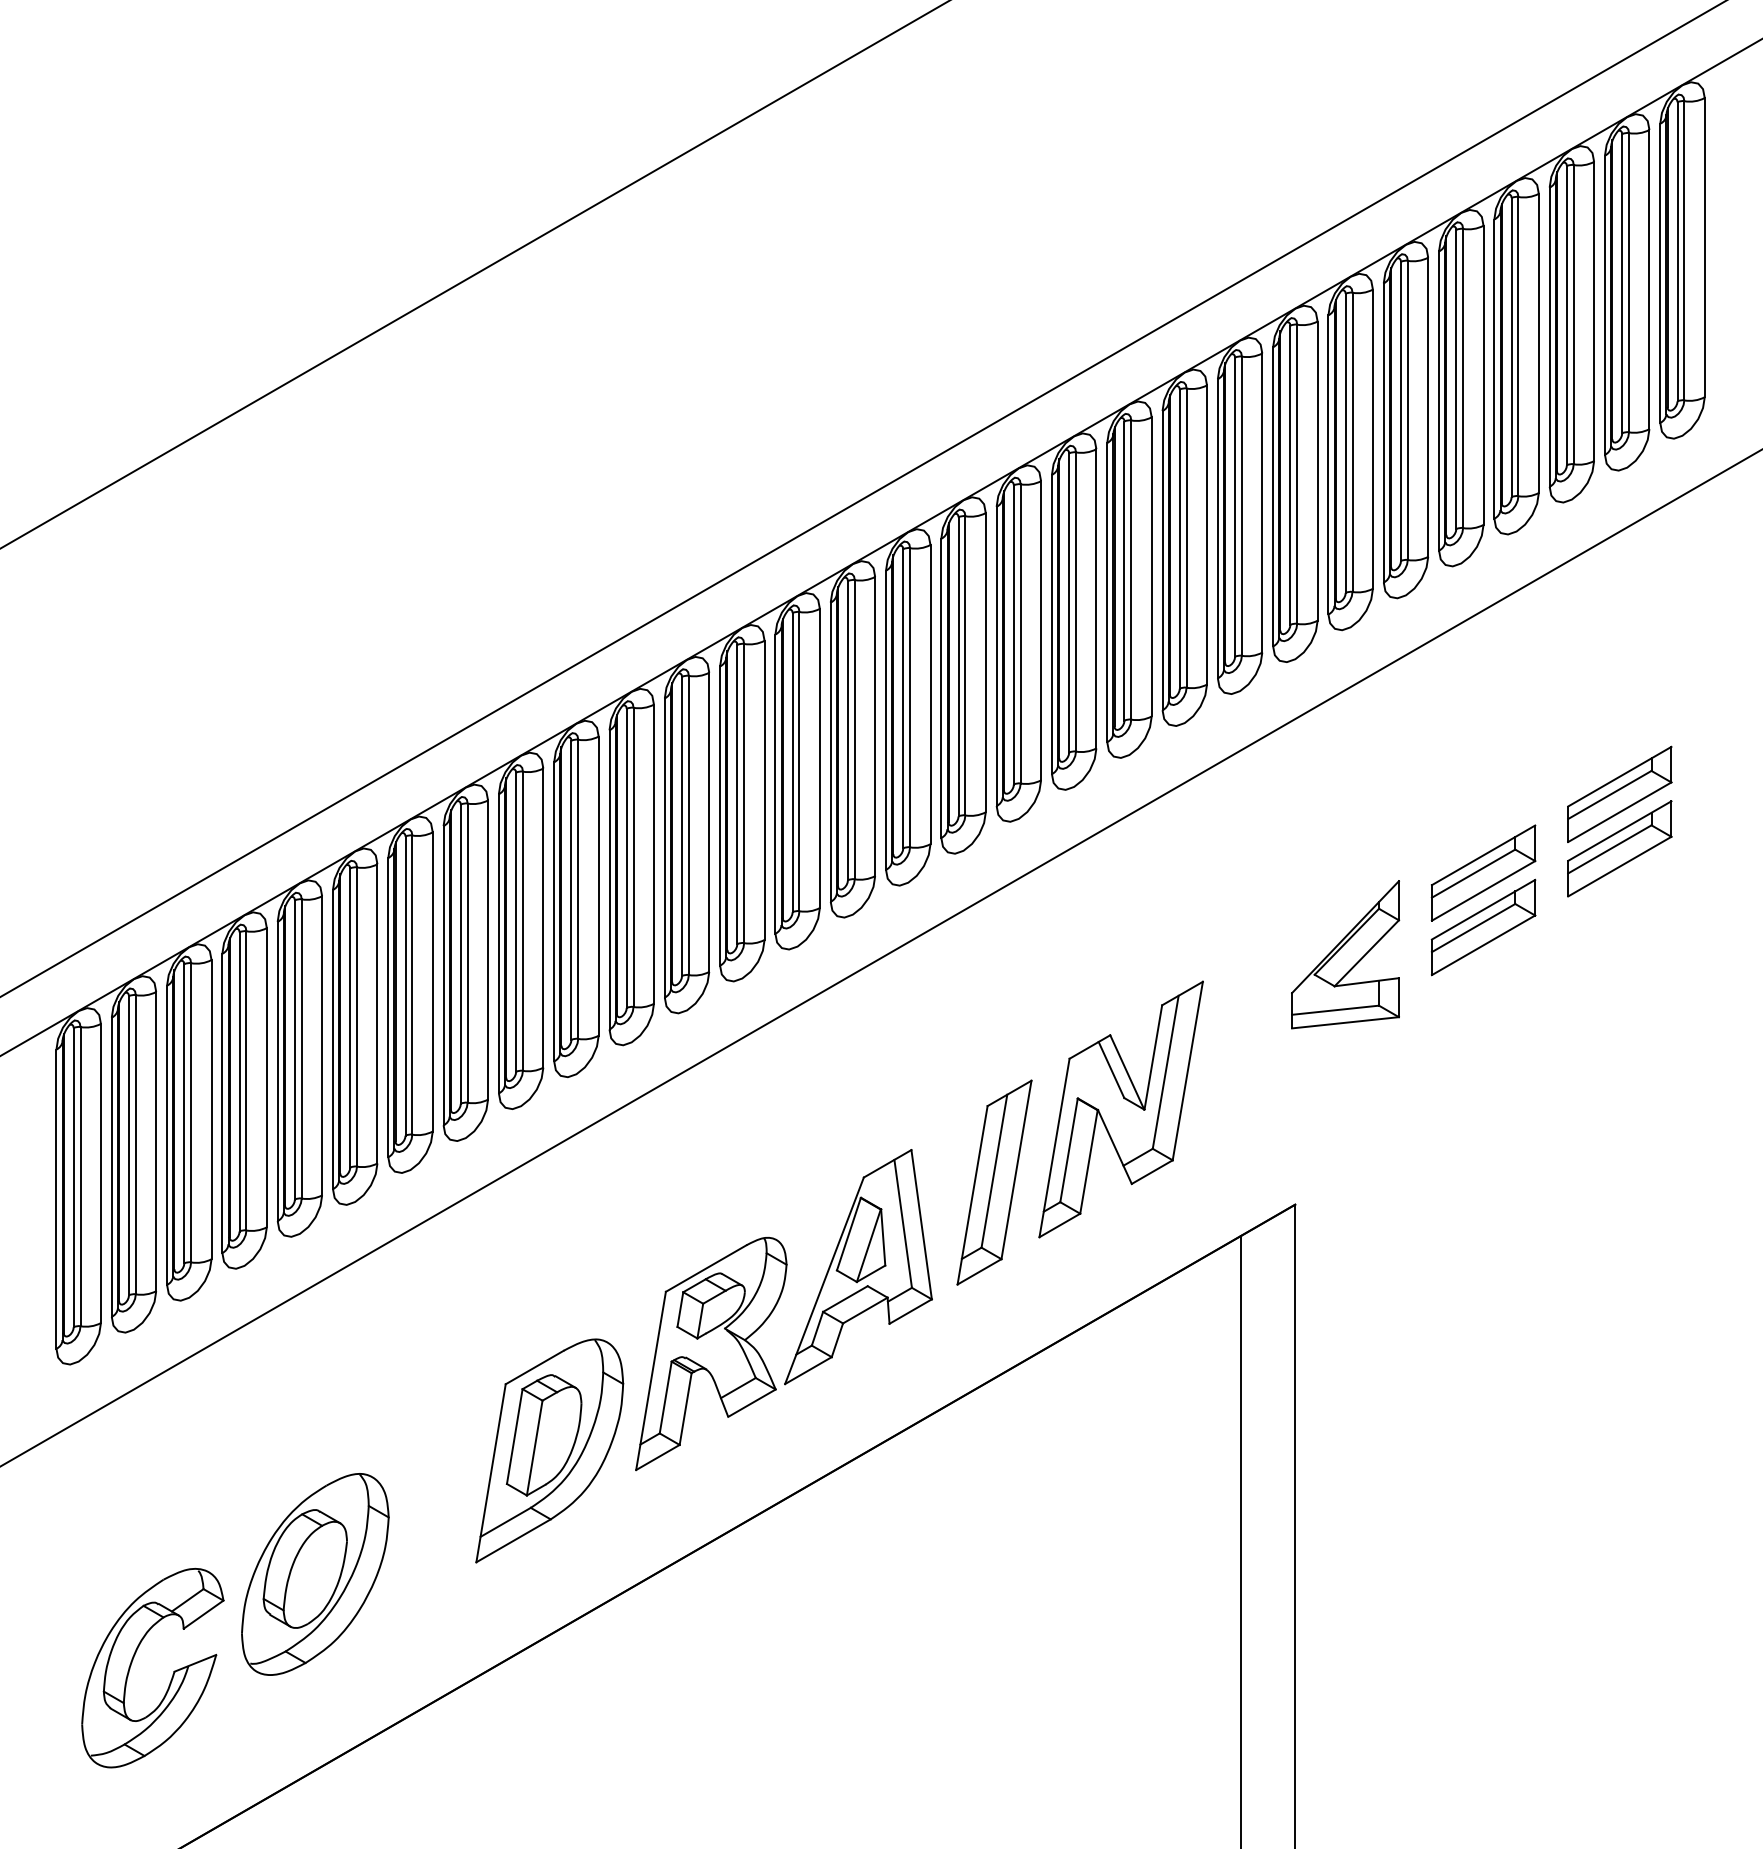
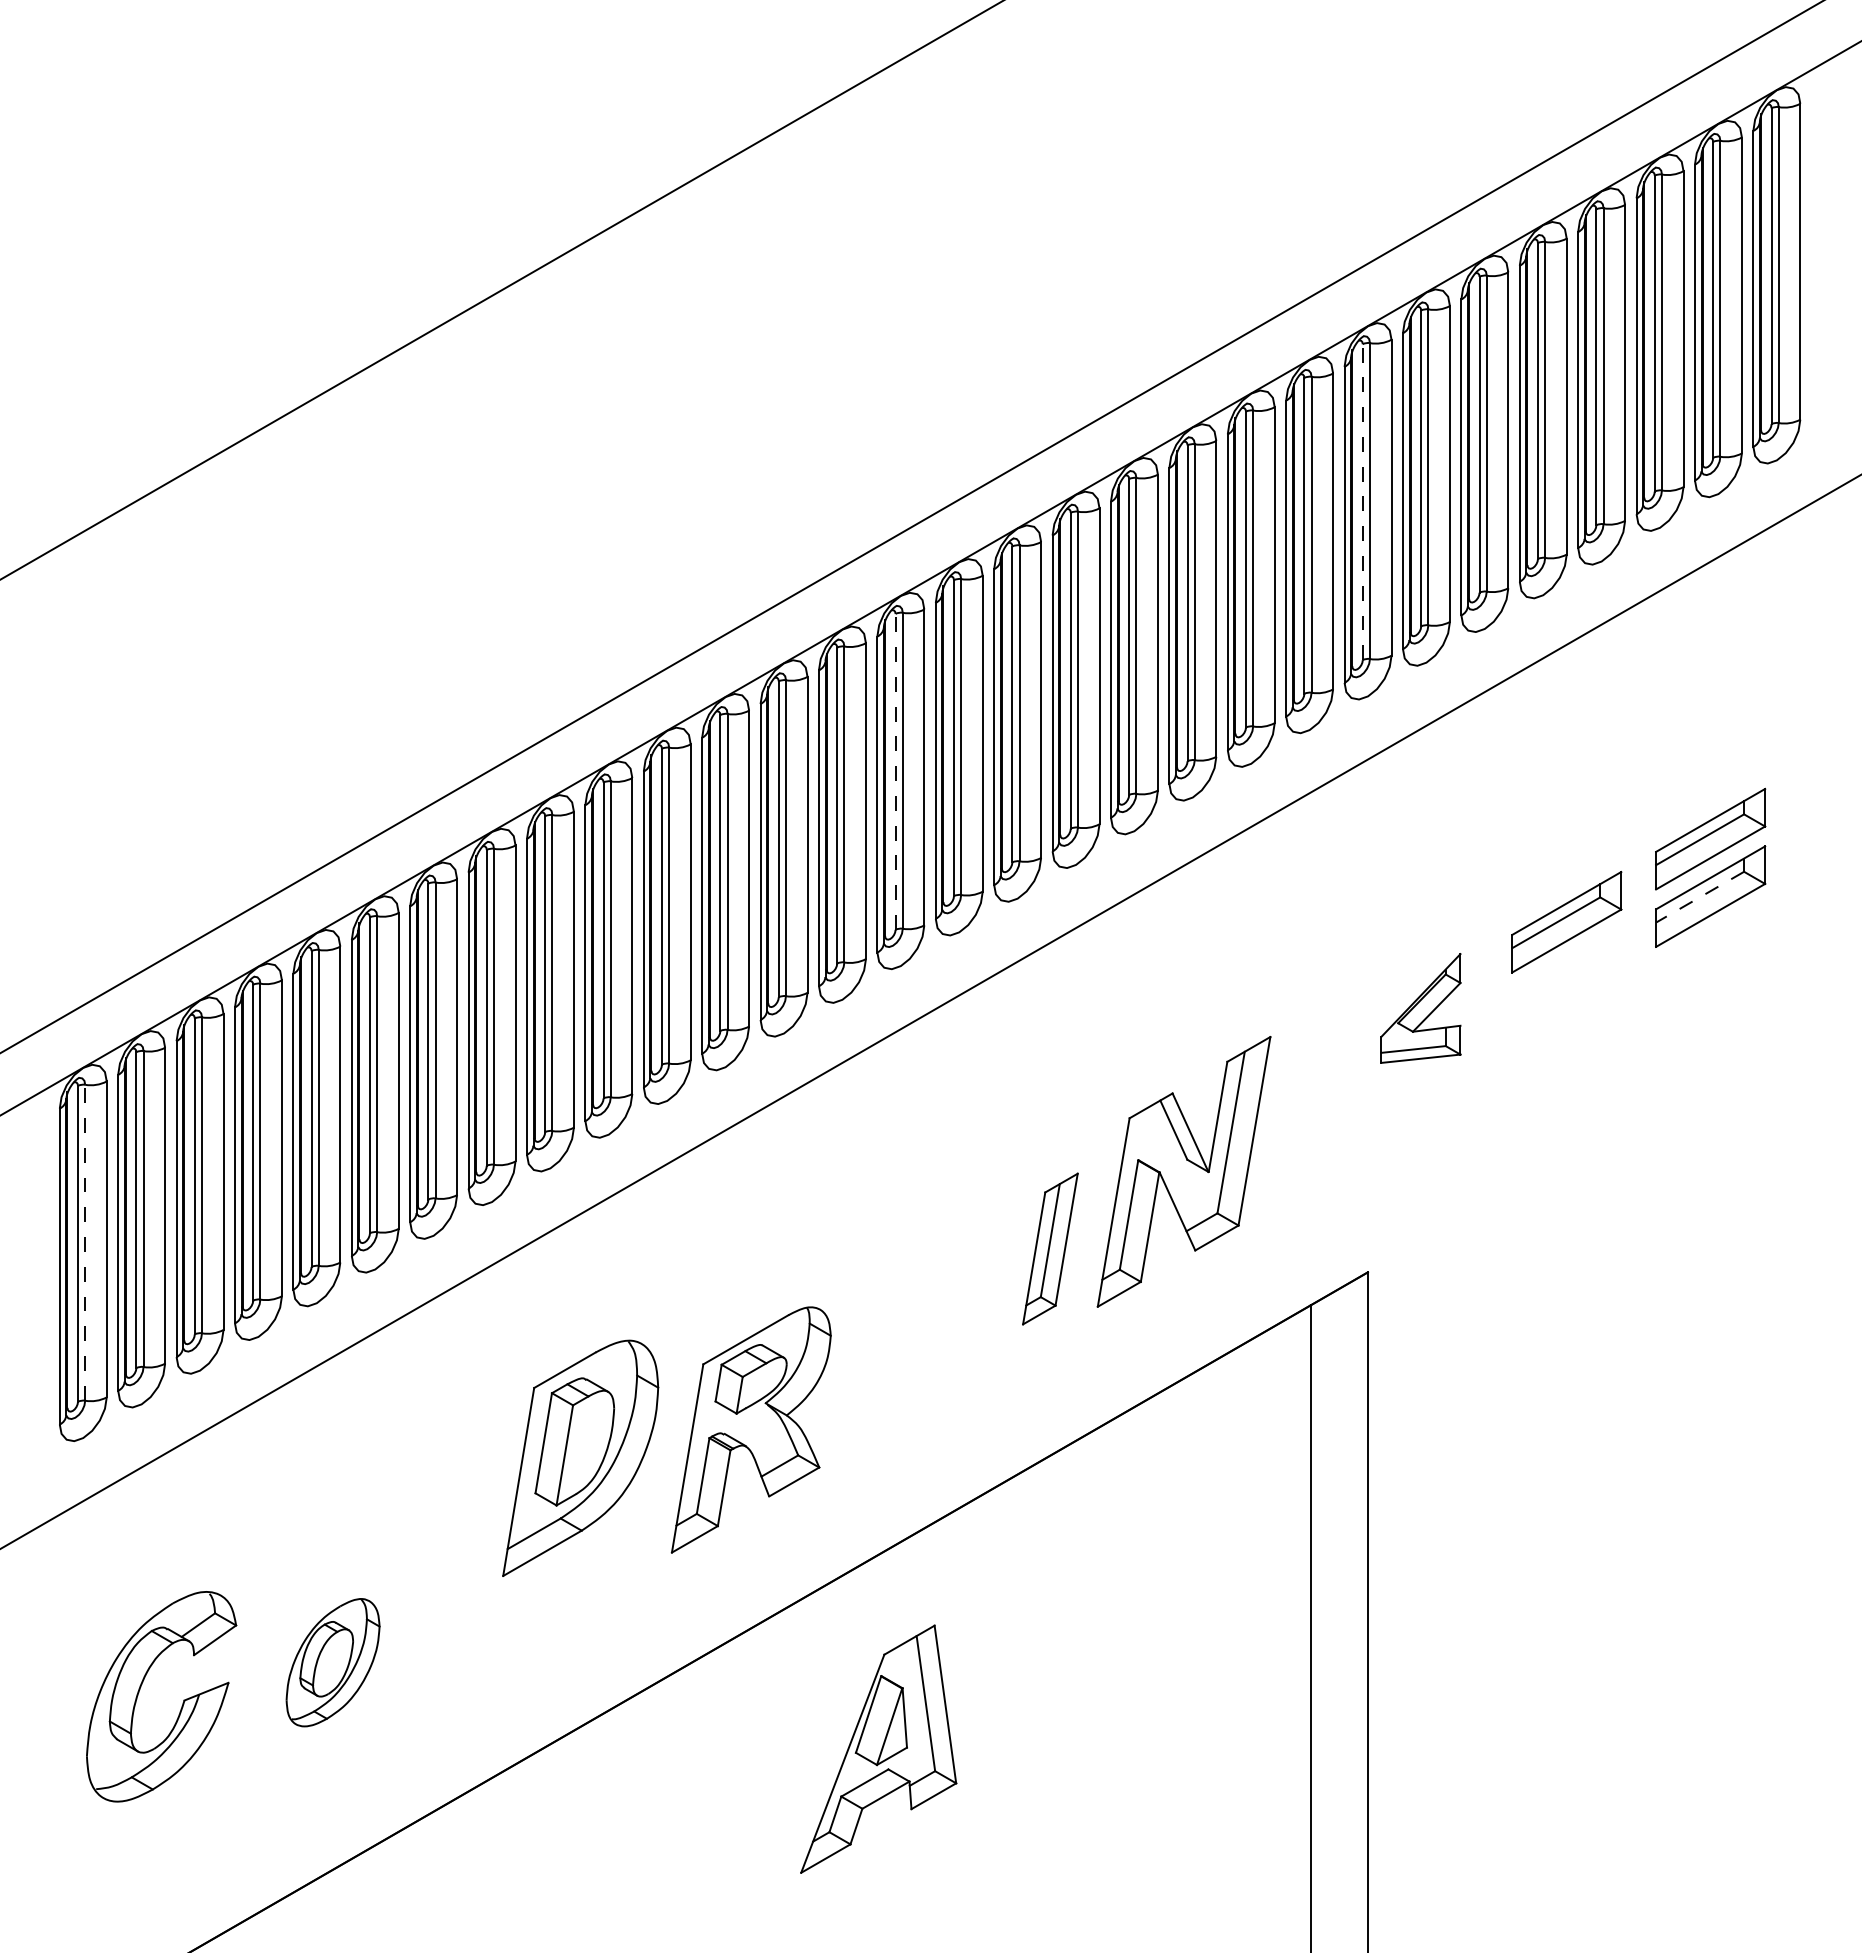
line: (1290, 475) -> (1362, 502), solid -> dashed
line: (847, 730) -> (895, 771), solid -> dashed
line: (1610, 849) -> (1700, 897), solid -> dashed
part: (1483, 927) -> (1566, 979), removed
part: (1345, 954) -> (1420, 1008), size x0.7
line: (80, 1176) -> (85, 1242), solid -> dashed
part: (994, 1182) -> (1050, 1248), size x0.7
part: (858, 1266) -> (878, 1748), moved
part: (549, 1450) -> (580, 1457), moved
part: (314, 1574) -> (332, 1662), size x0.6
part: (172, 1673) -> (182, 1702), moved

